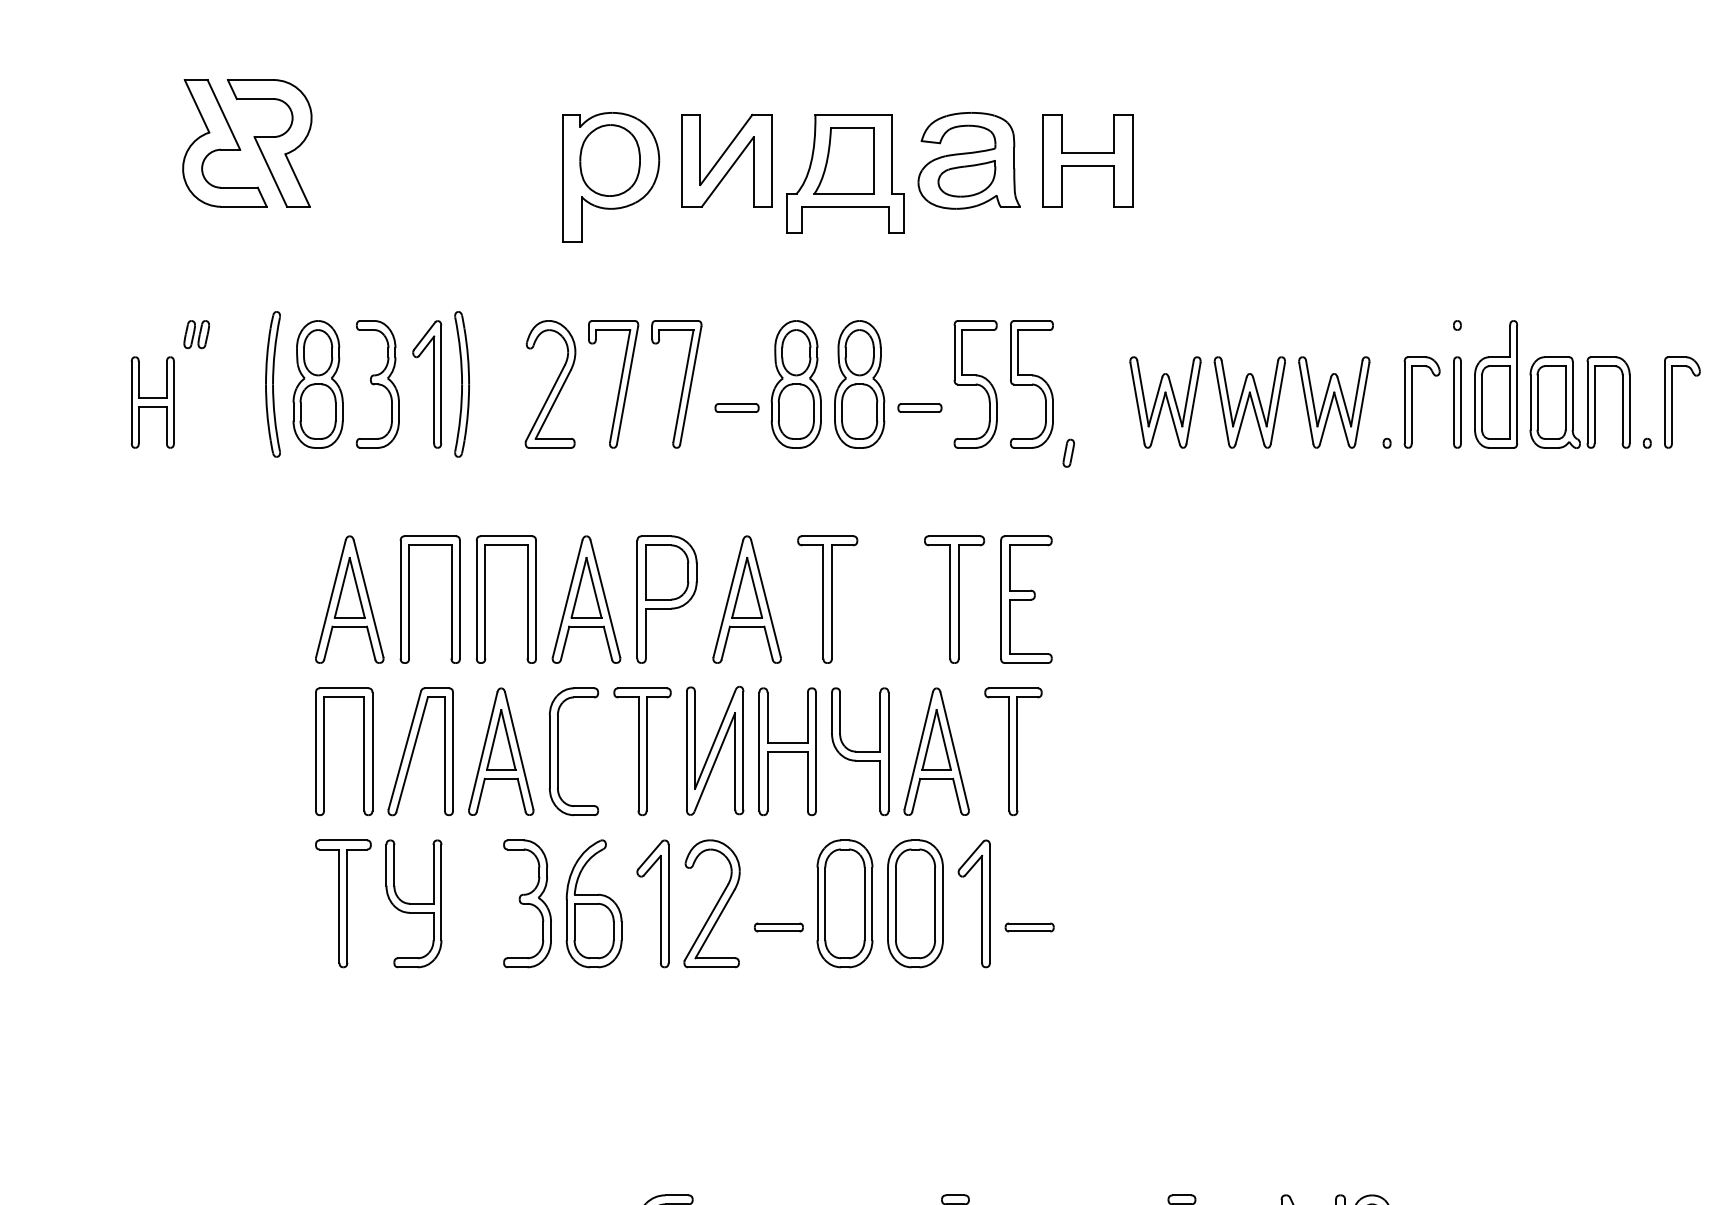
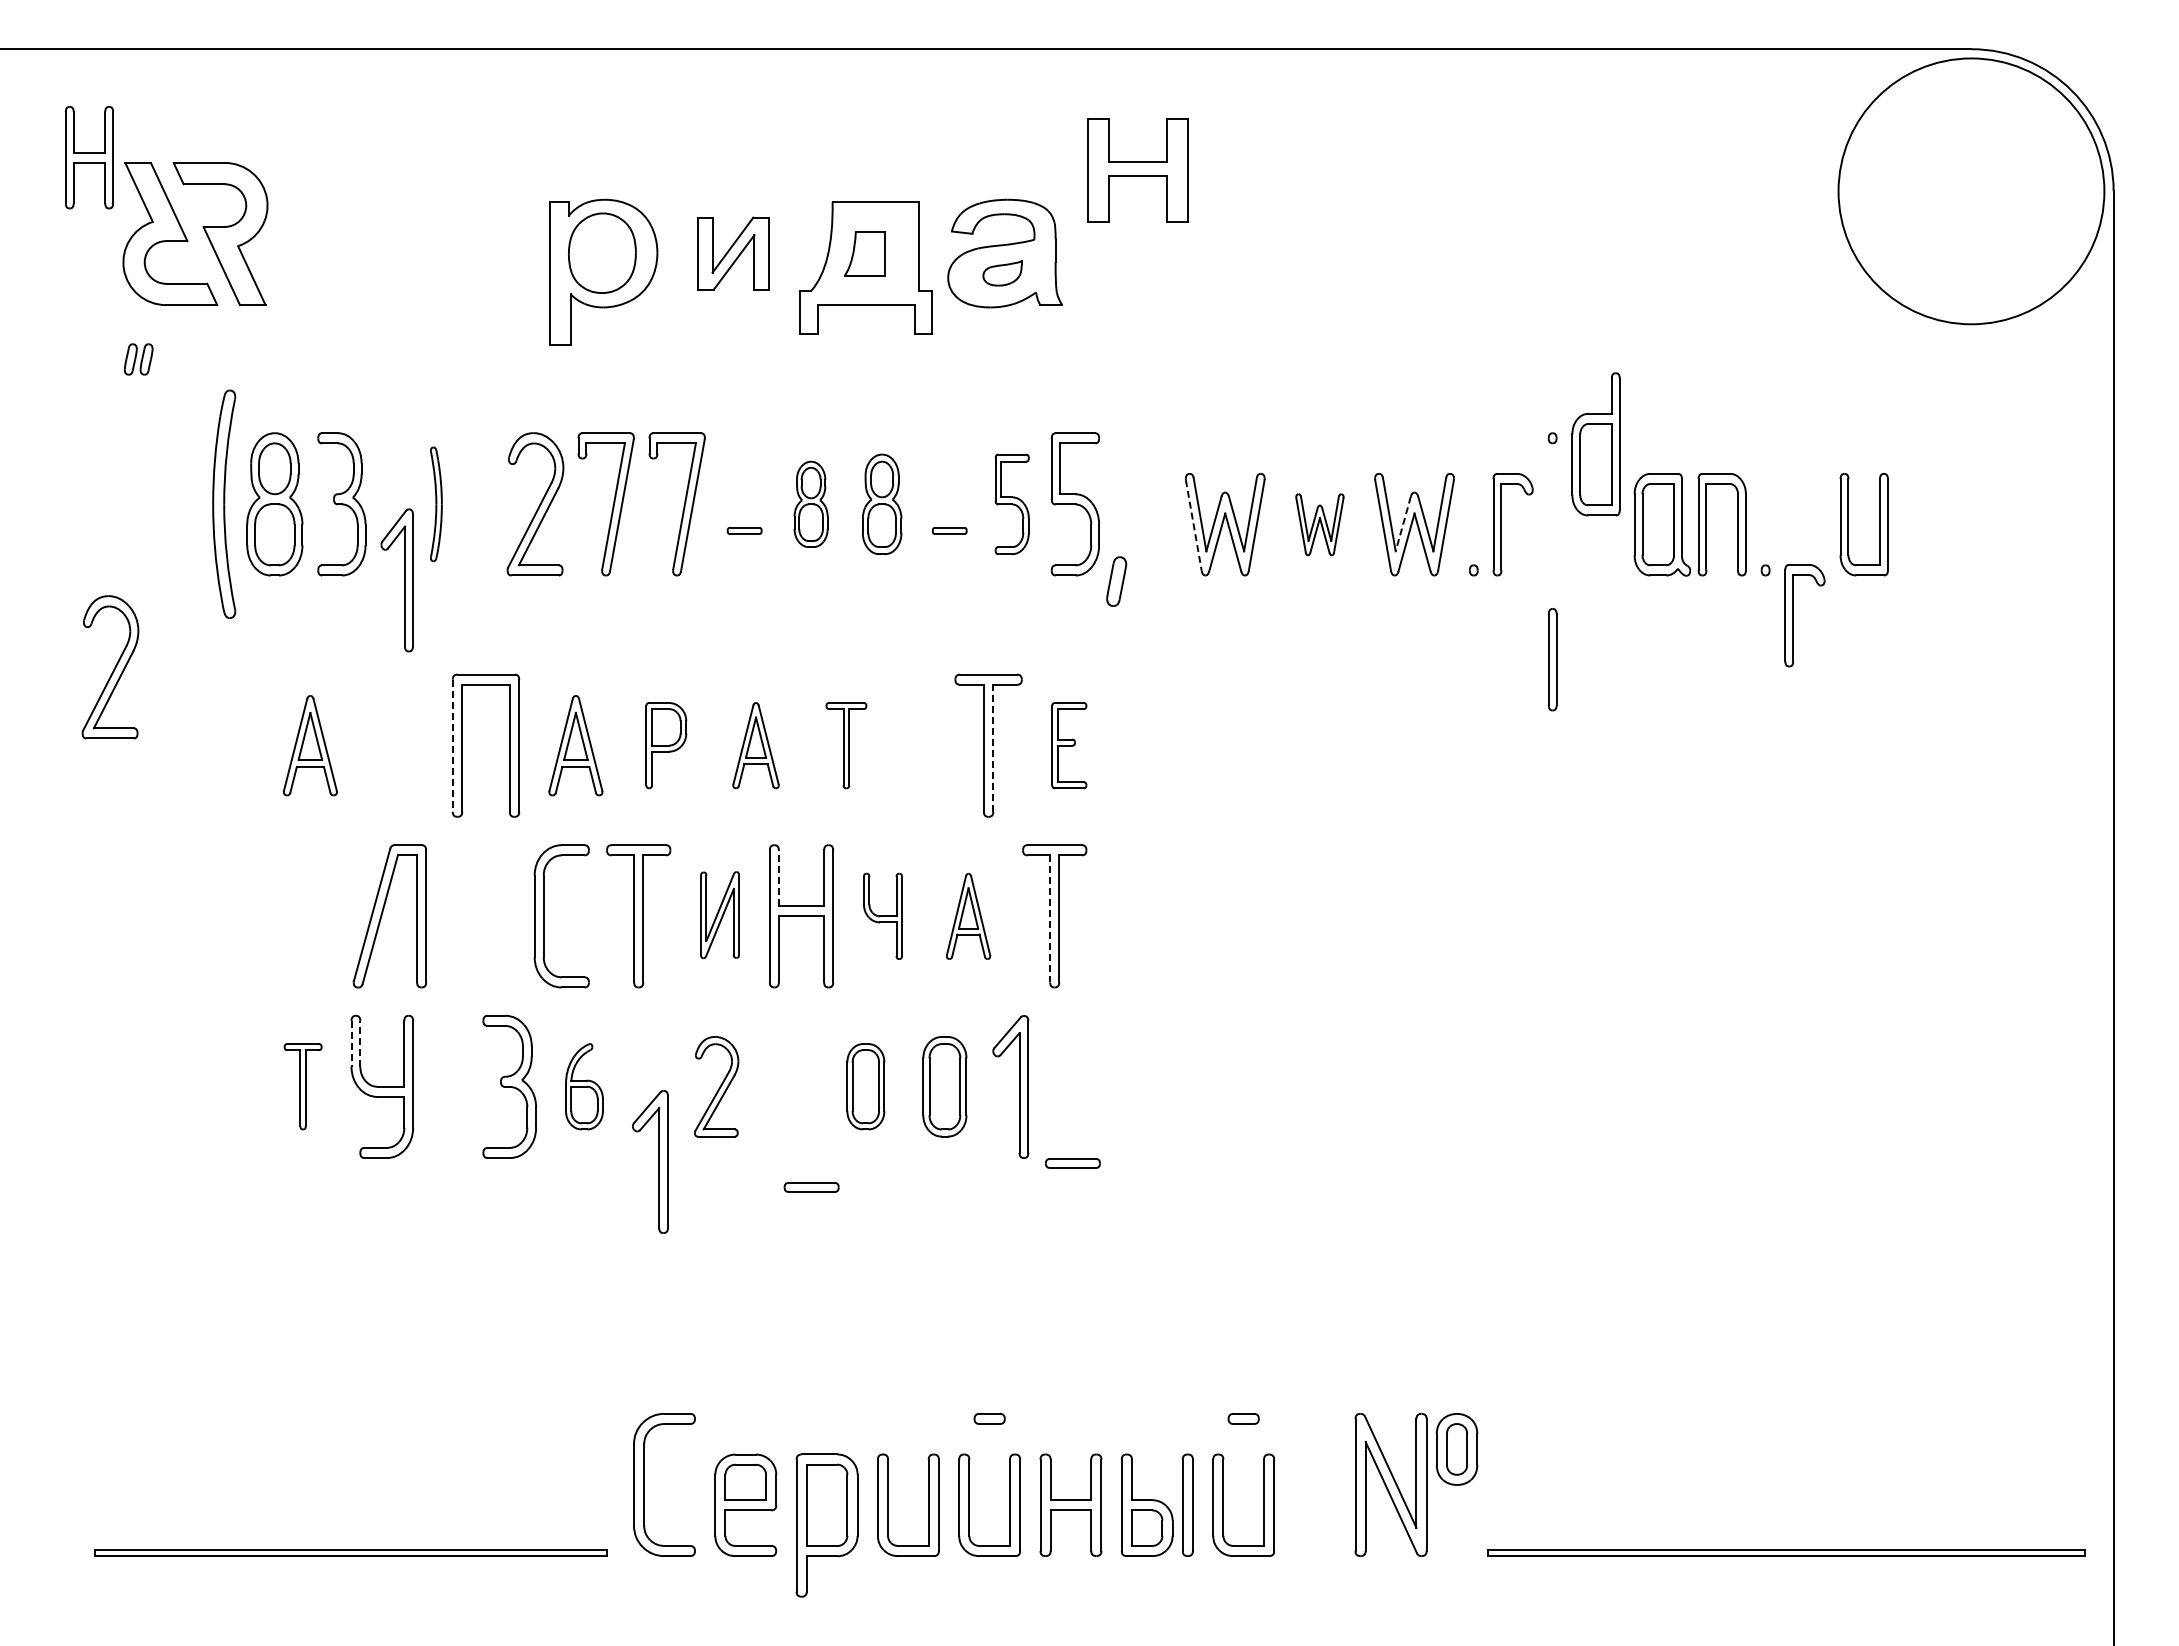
part: (727, 160) -> (733, 253), size x0.7
part: (843, 160) -> (864, 253), size x0.6
part: (1087, 160) -> (1137, 170), moved
part: (966, 178) -> (1002, 273), size x0.6
part: (196, 334) -> (138, 359), moved
part: (273, 384) -> (224, 504), size x1.4
part: (433, 384) -> (404, 580), moved
part: (462, 384) -> (436, 504), size x0.7
part: (795, 384) -> (810, 504), size x0.6
part: (859, 384) -> (881, 504), size x0.7
part: (974, 384) -> (1011, 504), size x0.7
part: (1495, 384) -> (1595, 444), moved
part: (152, 402) -> (89, 157), moved
part: (1249, 402) -> (1319, 524), size x0.6
line: (1324, 402) -> (1403, 524), solid -> dashed
part: (1457, 402) -> (1552, 659), moved
part: (1672, 402) -> (1793, 615), moved
line: (1137, 403) -> (1193, 525), solid -> dashed
part: (736, 407) -> (744, 530), size x0.7
part: (919, 407) -> (949, 530), size x0.7
part: (1068, 453) -> (1116, 581), size x1.6
part: (171, 529) -> (110, 667), added
part: (349, 599) -> (310, 745), size x0.7
part: (409, 599) -> (377, 745), removed
part: (586, 599) -> (575, 745), size x0.7
part: (667, 599) -> (666, 745), size x0.6
part: (746, 599) -> (755, 745), size x0.6
part: (827, 599) -> (846, 745), size x0.6
part: (1026, 599) -> (1069, 745), size x0.6
line: (476, 600) -> (452, 746), solid -> dashed
line: (958, 602) -> (993, 748), solid -> dashed
line: (767, 718) -> (778, 878), solid -> dashed
part: (714, 750) -> (719, 914), size x0.6
part: (324, 751) -> (281, 916), removed
part: (501, 751) -> (480, 916), removed
part: (859, 751) -> (882, 916), size x0.6
part: (936, 751) -> (968, 916), size x0.6
line: (1009, 753) -> (1050, 918), solid -> dashed
line: (386, 865) -> (351, 1043), solid -> dashed
line: (394, 865) -> (360, 1043), solid -> dashed
part: (342, 903) -> (302, 1086), size x0.6
part: (594, 903) -> (584, 1086), size x0.6
part: (660, 903) -> (658, 1161), moved
part: (711, 903) -> (716, 1086), size x0.7
part: (844, 903) -> (865, 1086), size x0.6
part: (915, 903) -> (944, 1086), size x0.7
part: (778, 927) -> (811, 1187), moved
part: (1029, 927) -> (1072, 1163), moved

